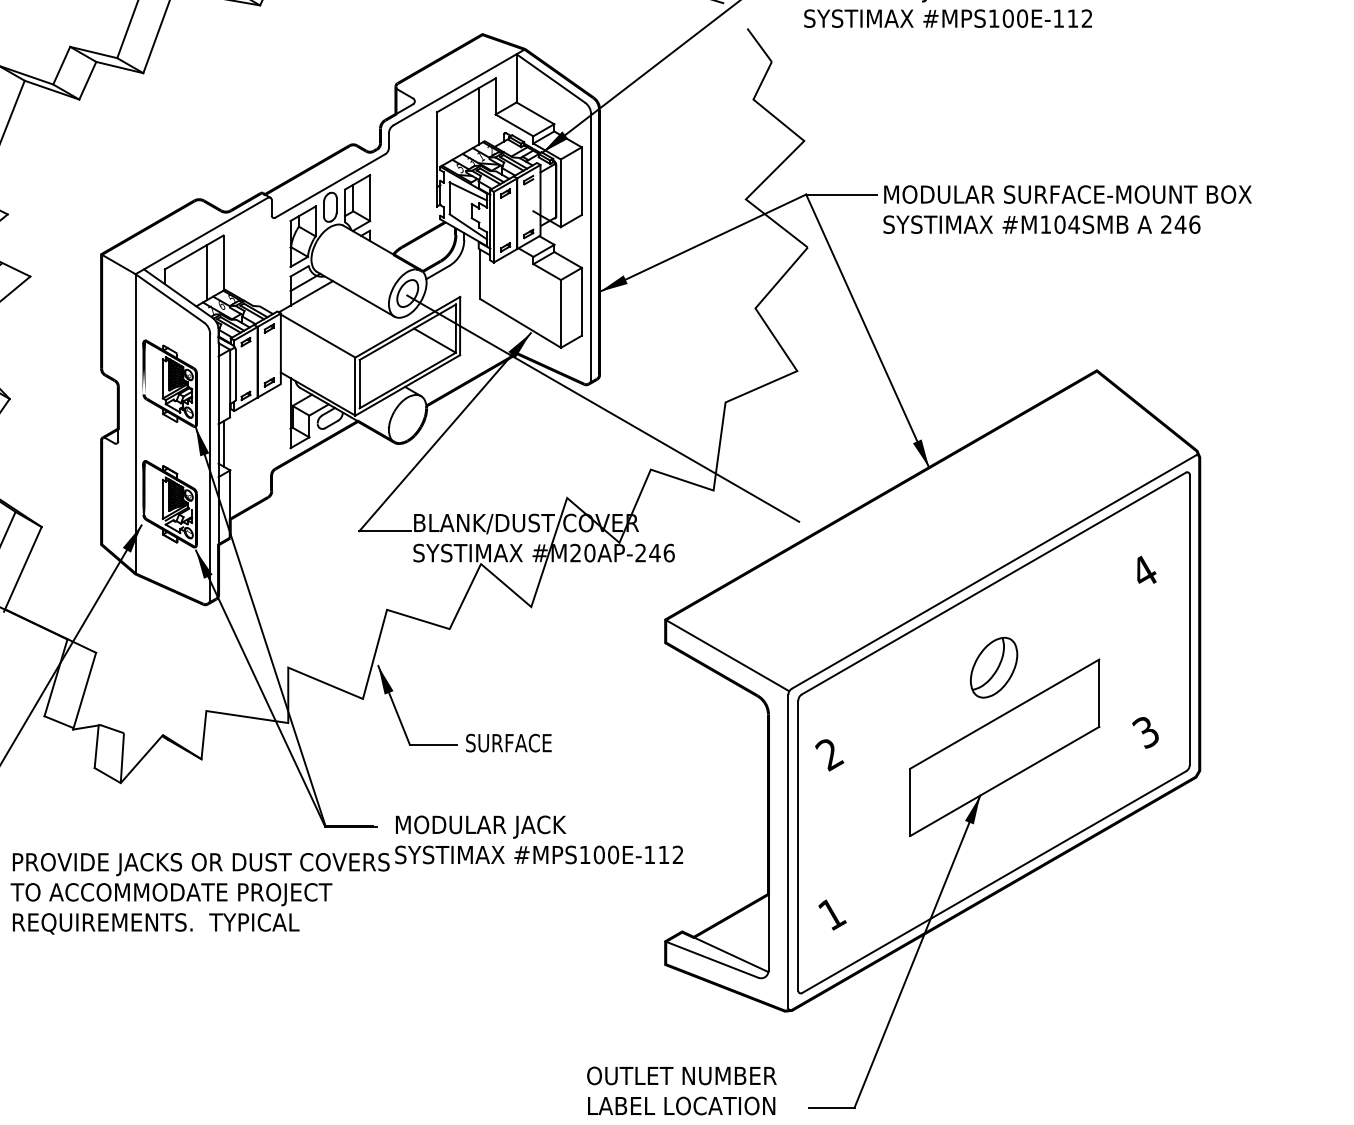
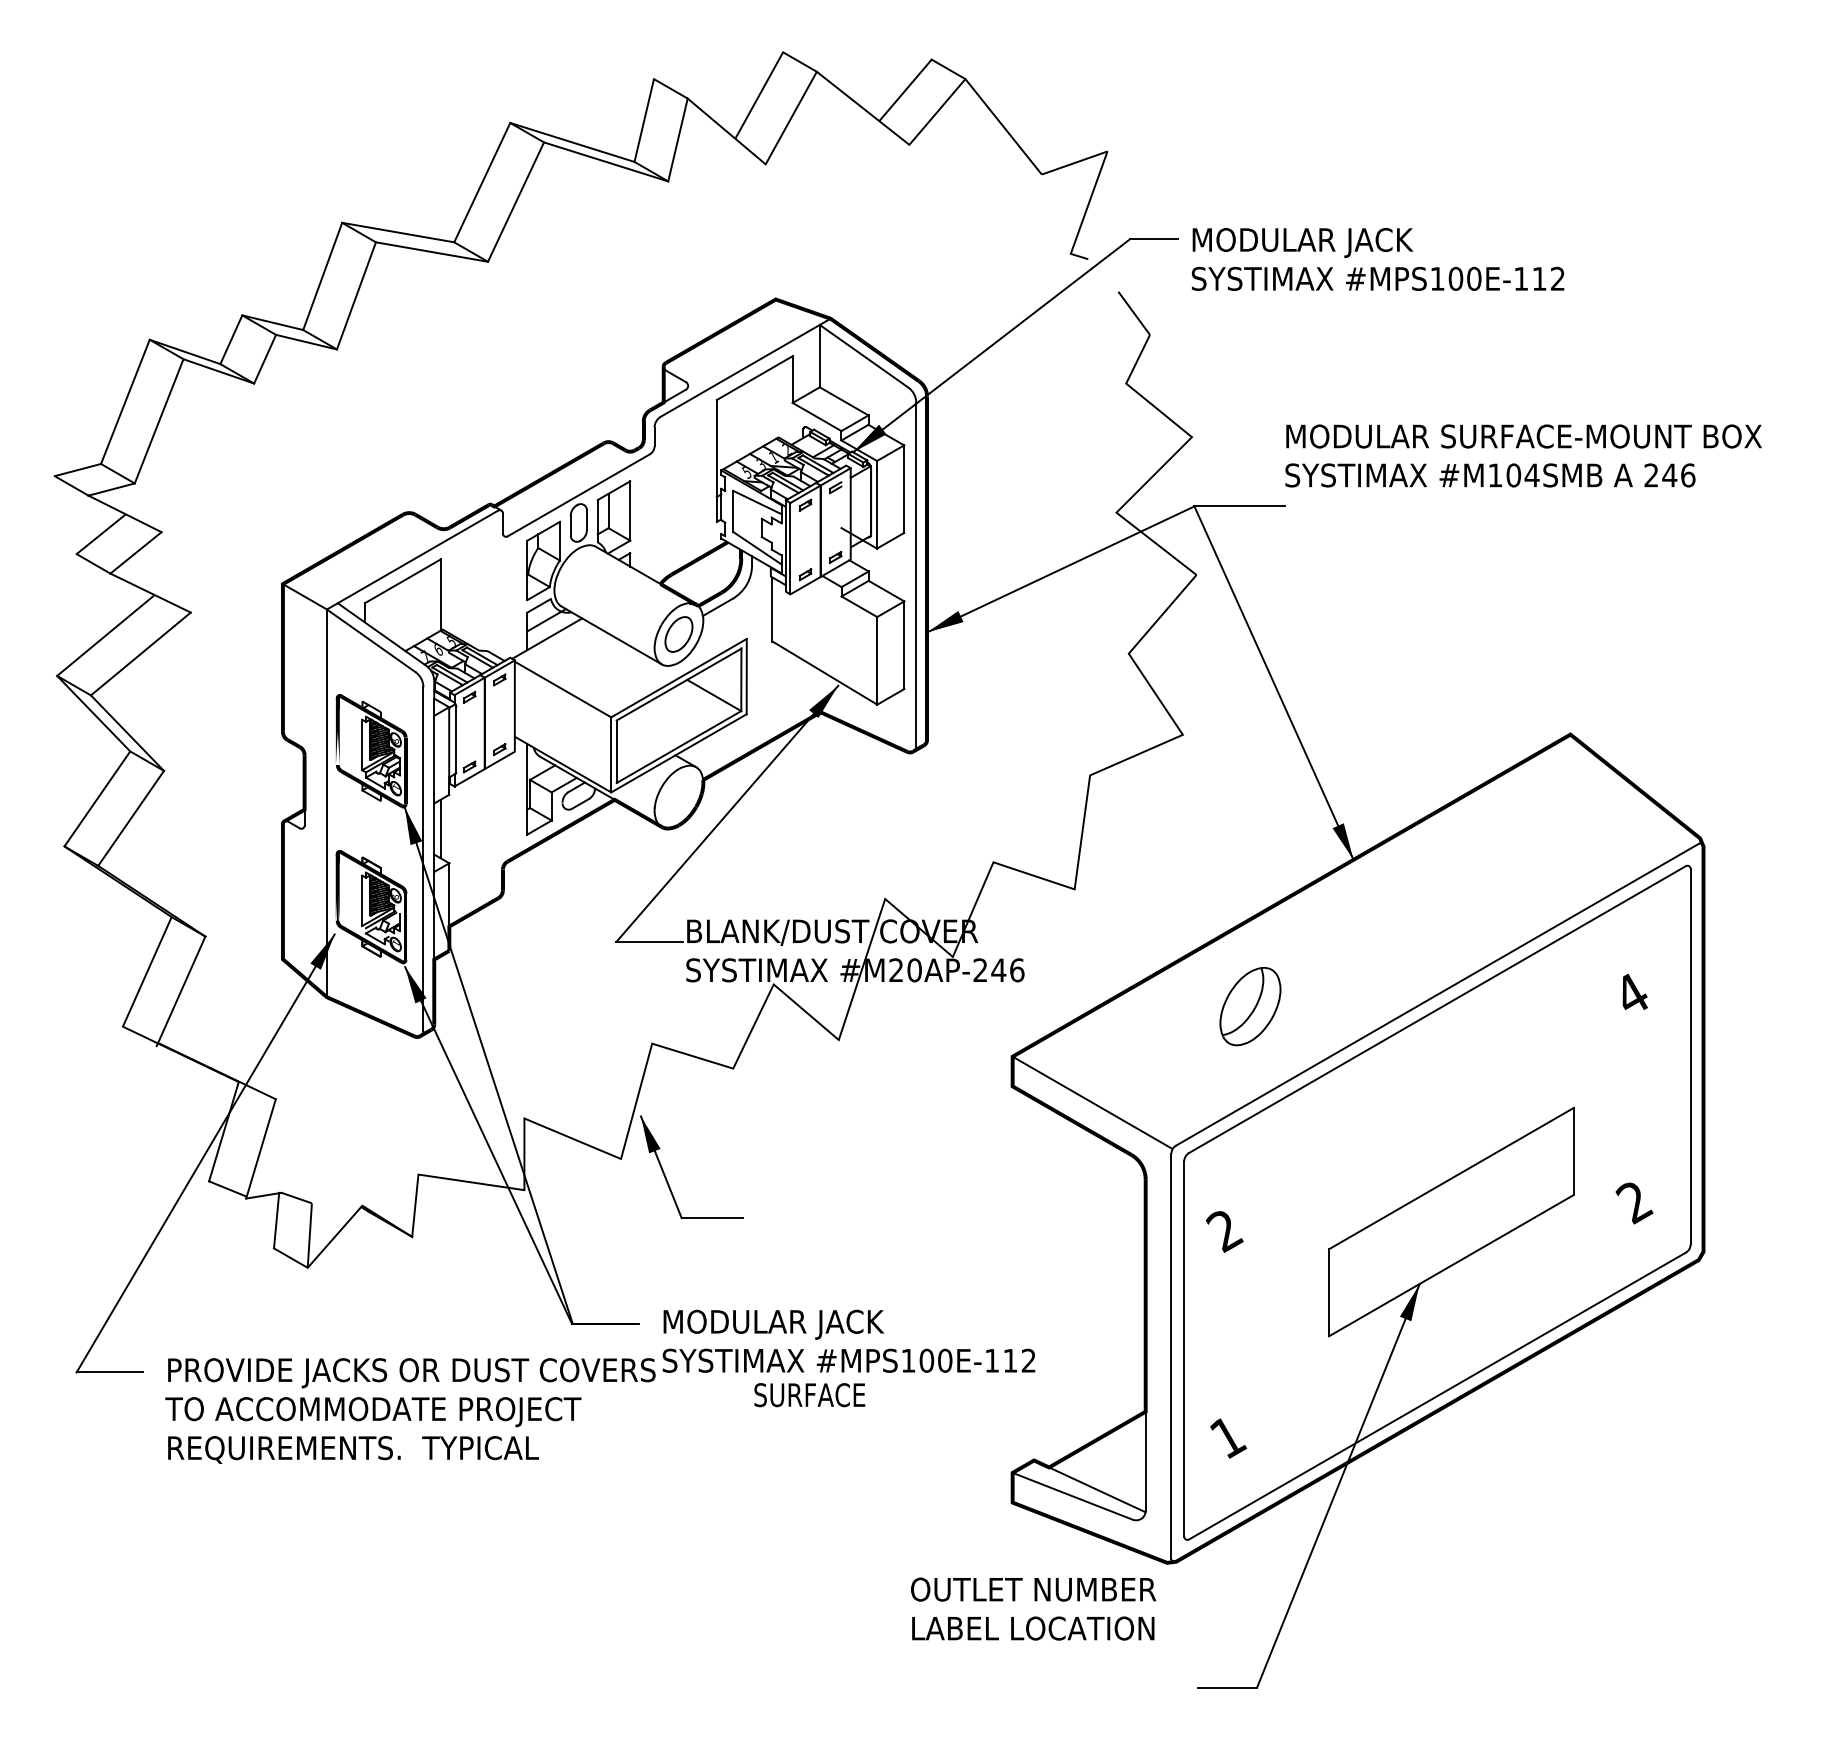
line: (479, 115) -> (771, 404), removed
text: (1067, 209) -> (1523, 455), moved
line: (207, 272) -> (419, 607), removed
line: (602, 408) -> (931, 783), removed
part: (994, 667) -> (1250, 1006), moved
text: (1146, 733) -> (1634, 1203), 3 -> 2
text: (508, 743) -> (809, 1395), moved
text: (681, 1090) -> (1033, 1608), moved

